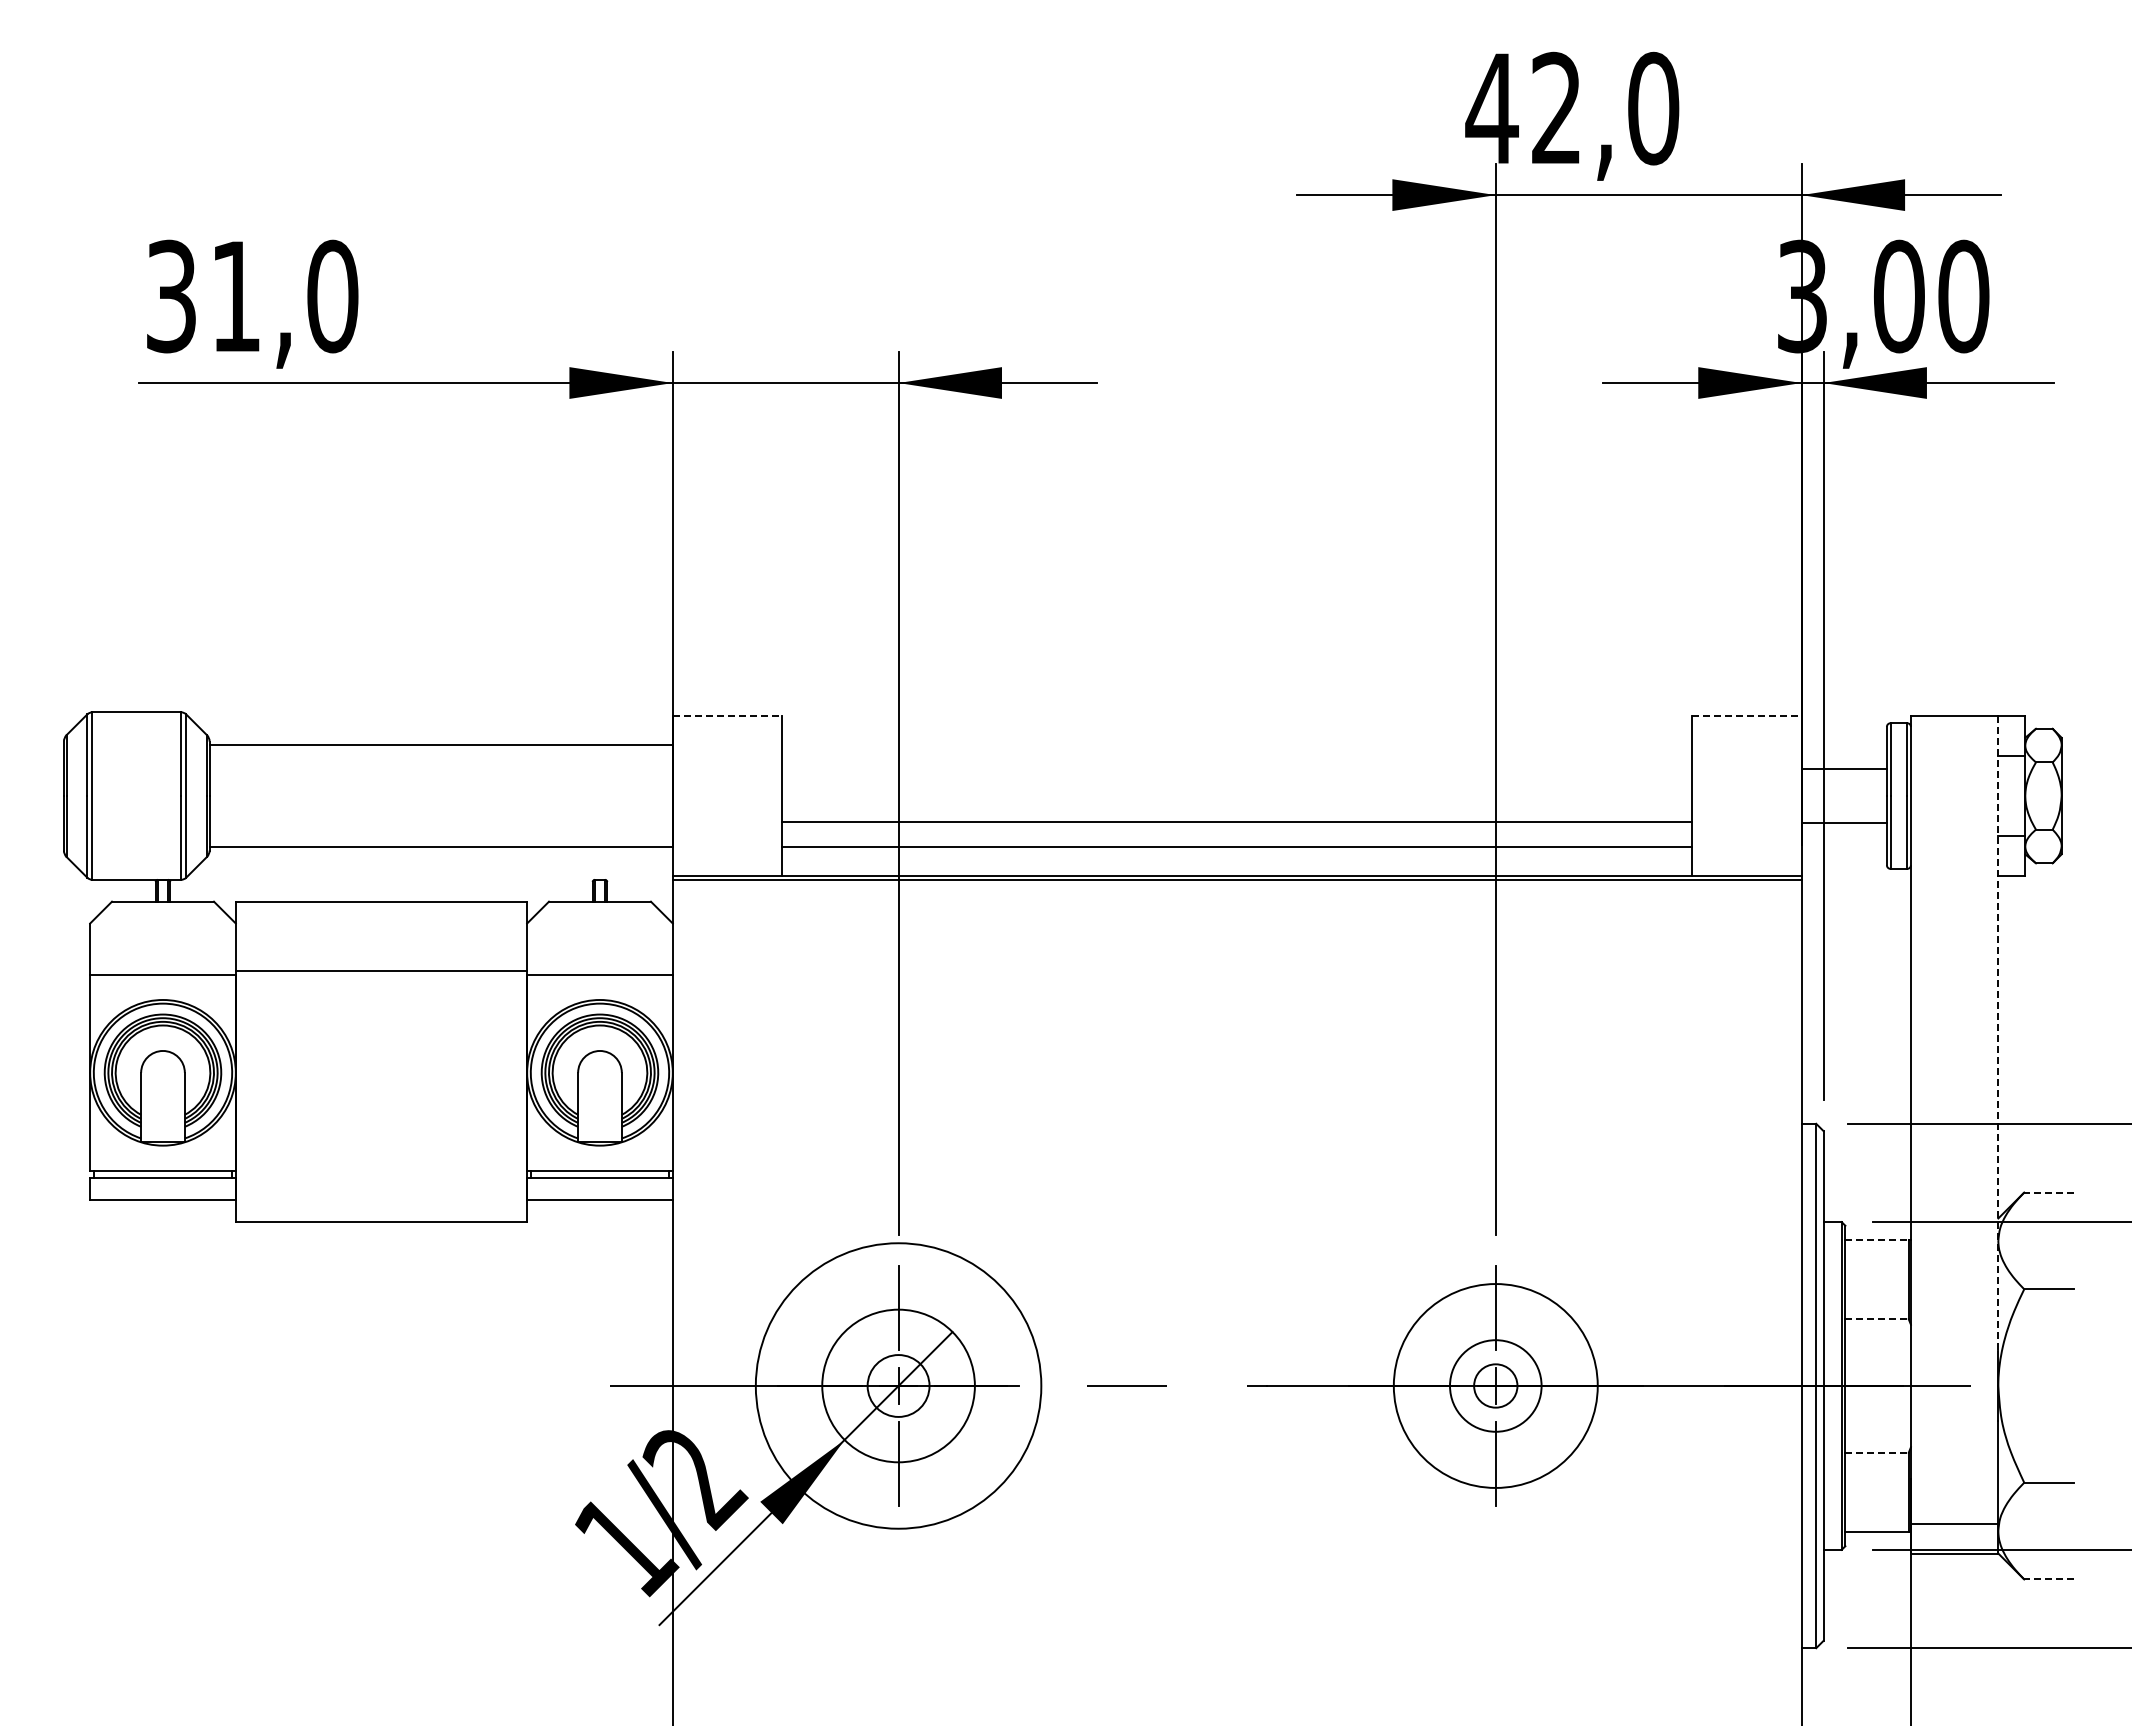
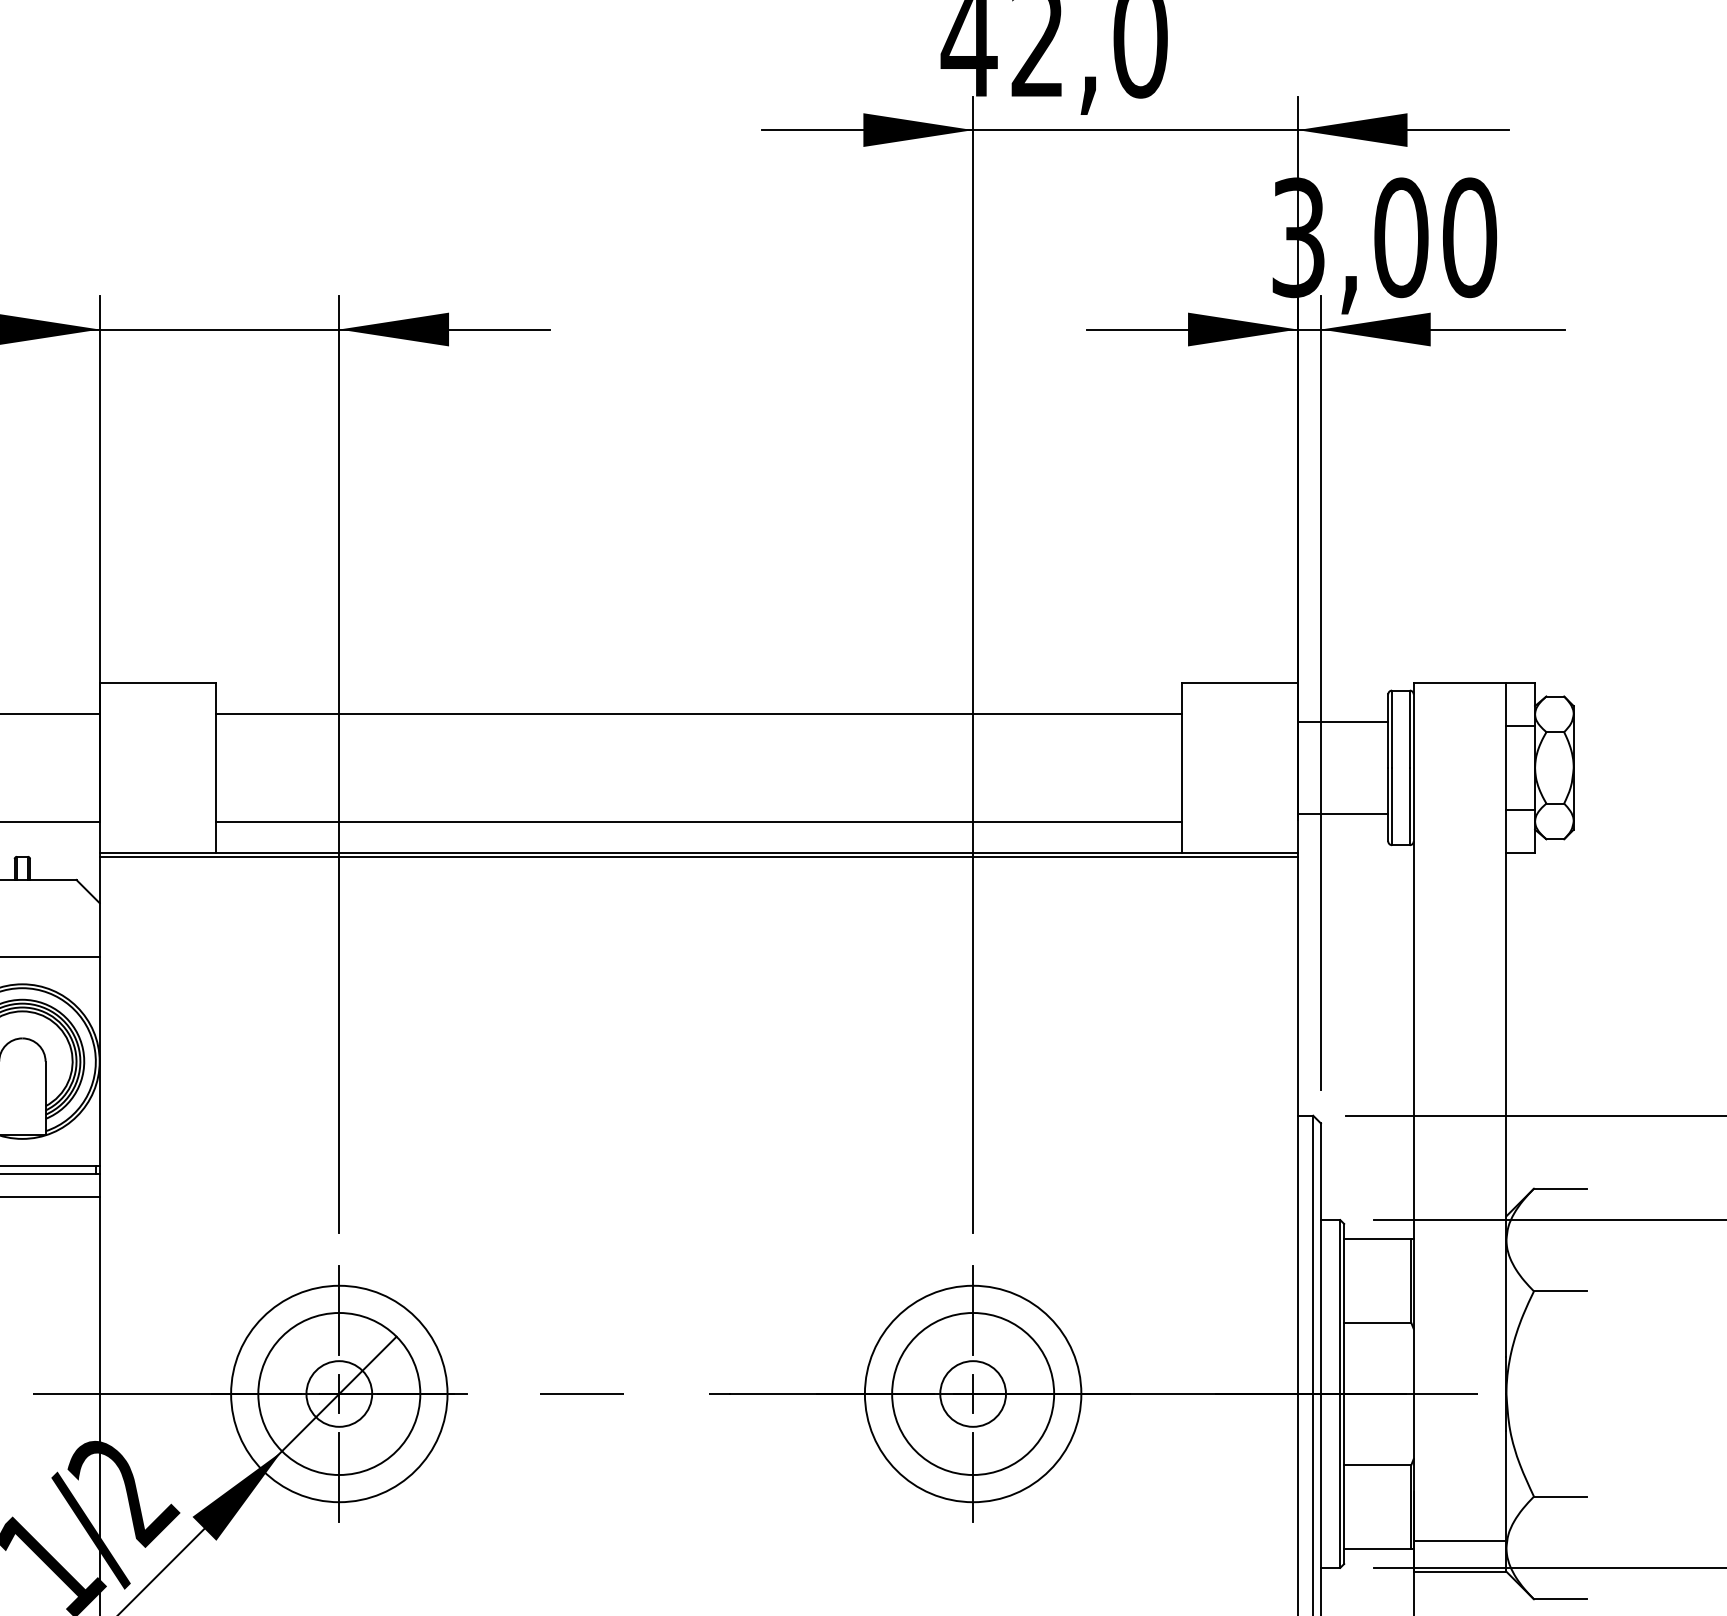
line: (727, 715) -> (157, 682), dashed -> solid
line: (1747, 715) -> (1240, 682), dashed -> solid
line: (1843, 768) -> (1342, 813), moved
line: (1237, 822) -> (699, 714), moved
line: (1843, 823) -> (1342, 721), moved
line: (1998, 1033) -> (1506, 1019), dashed -> solid
line: (2048, 1192) -> (1559, 1188), dashed -> solid
line: (1877, 1240) -> (1378, 1239), dashed -> solid
line: (1877, 1319) -> (1378, 1323), dashed -> solid
circle: (898, 1385) -> (339, 1393), size x0.71
circle: (1495, 1385) -> (972, 1393), size x1.43
circle: (1495, 1385) -> (972, 1393), size x1.67
line: (1877, 1452) -> (1378, 1464), dashed -> solid
line: (2048, 1579) -> (1559, 1599), dashed -> solid

